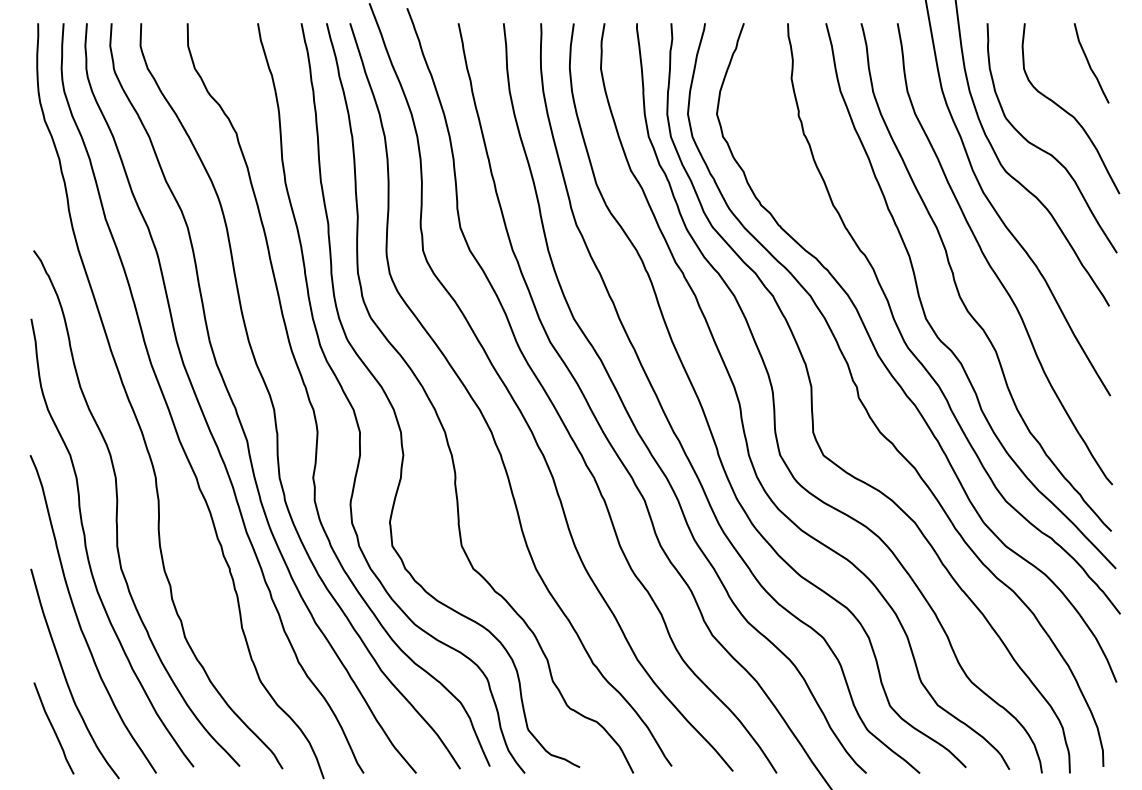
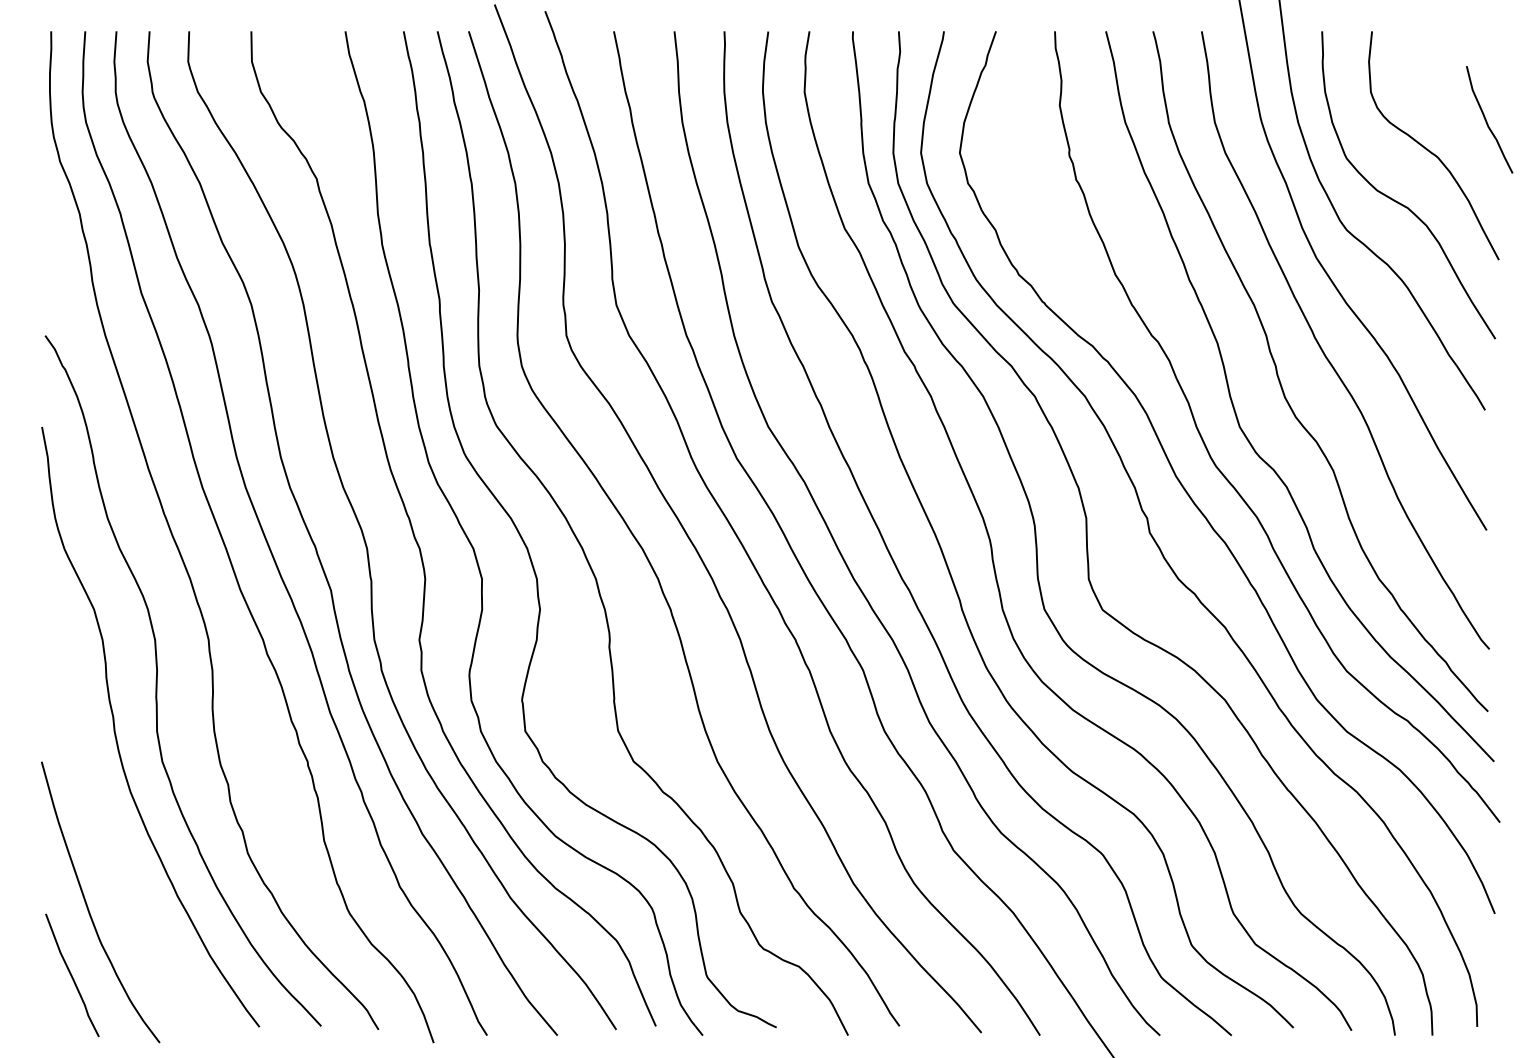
curve: (1090, 64) -> (1488, 121), moved
curve: (78, 617) -> (105, 826), removed

